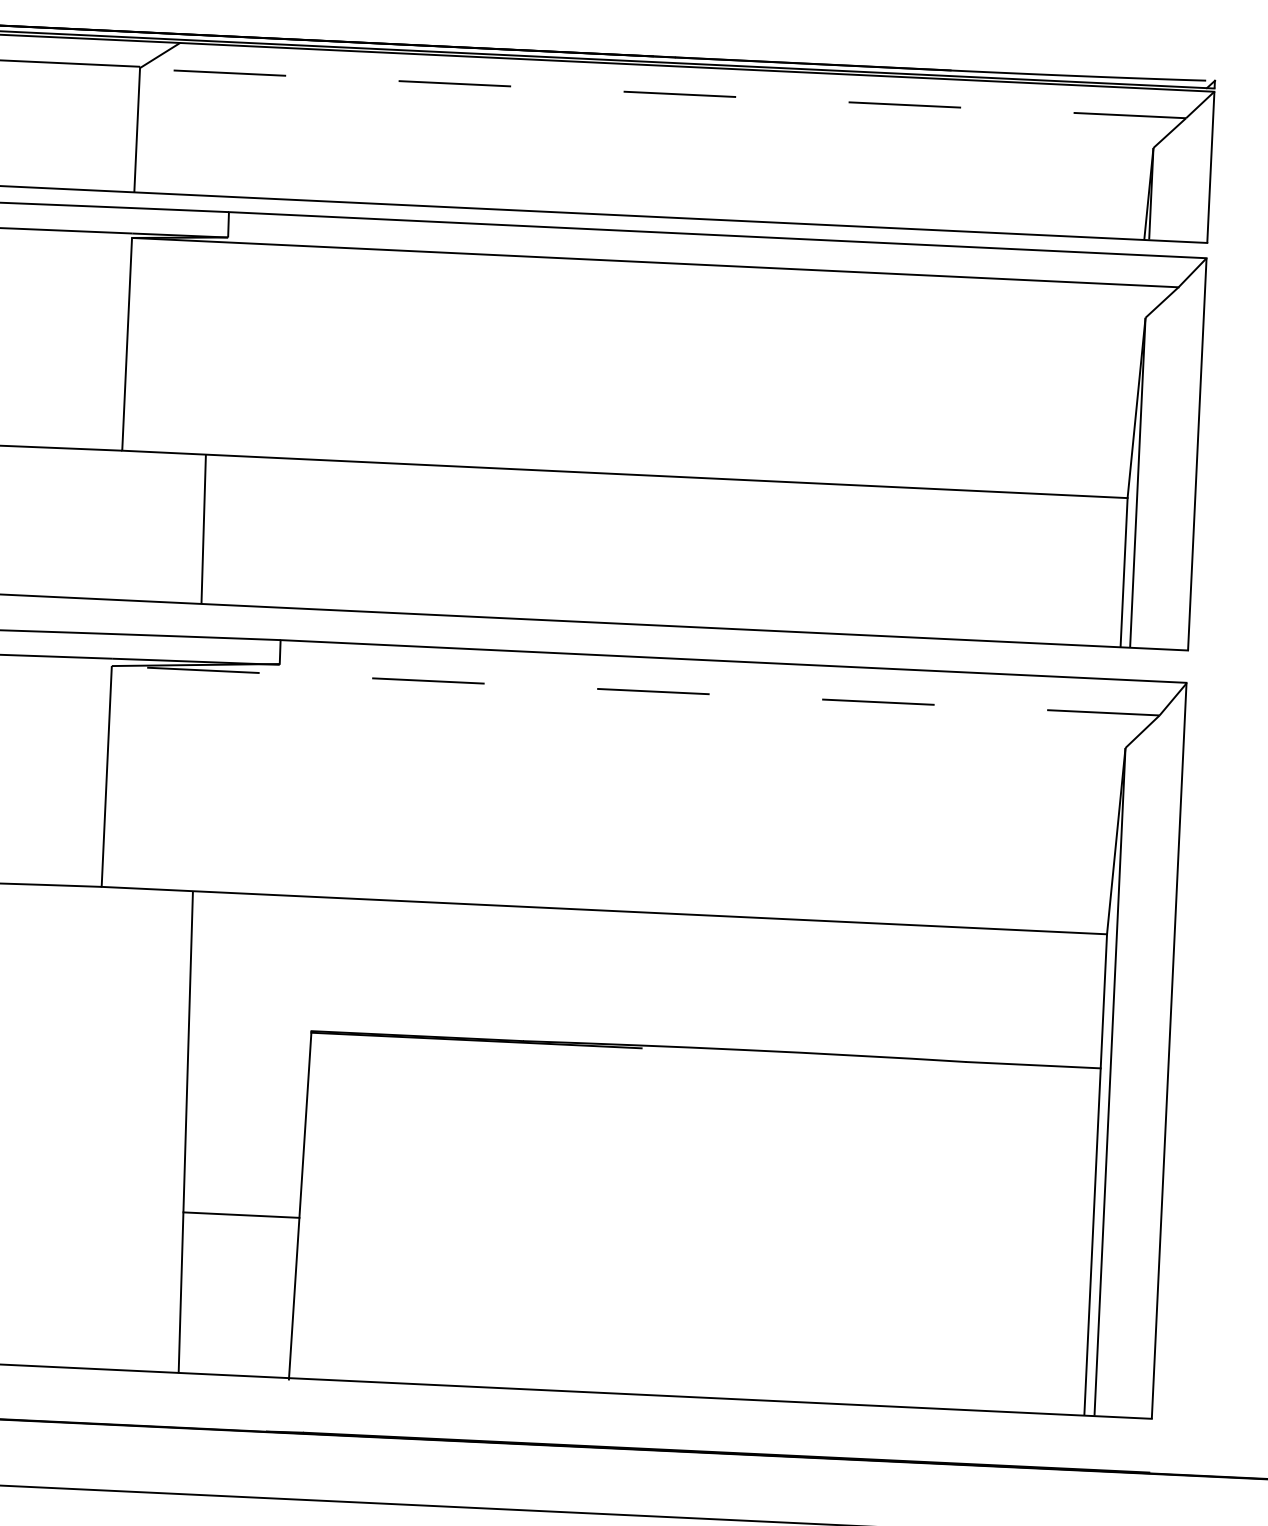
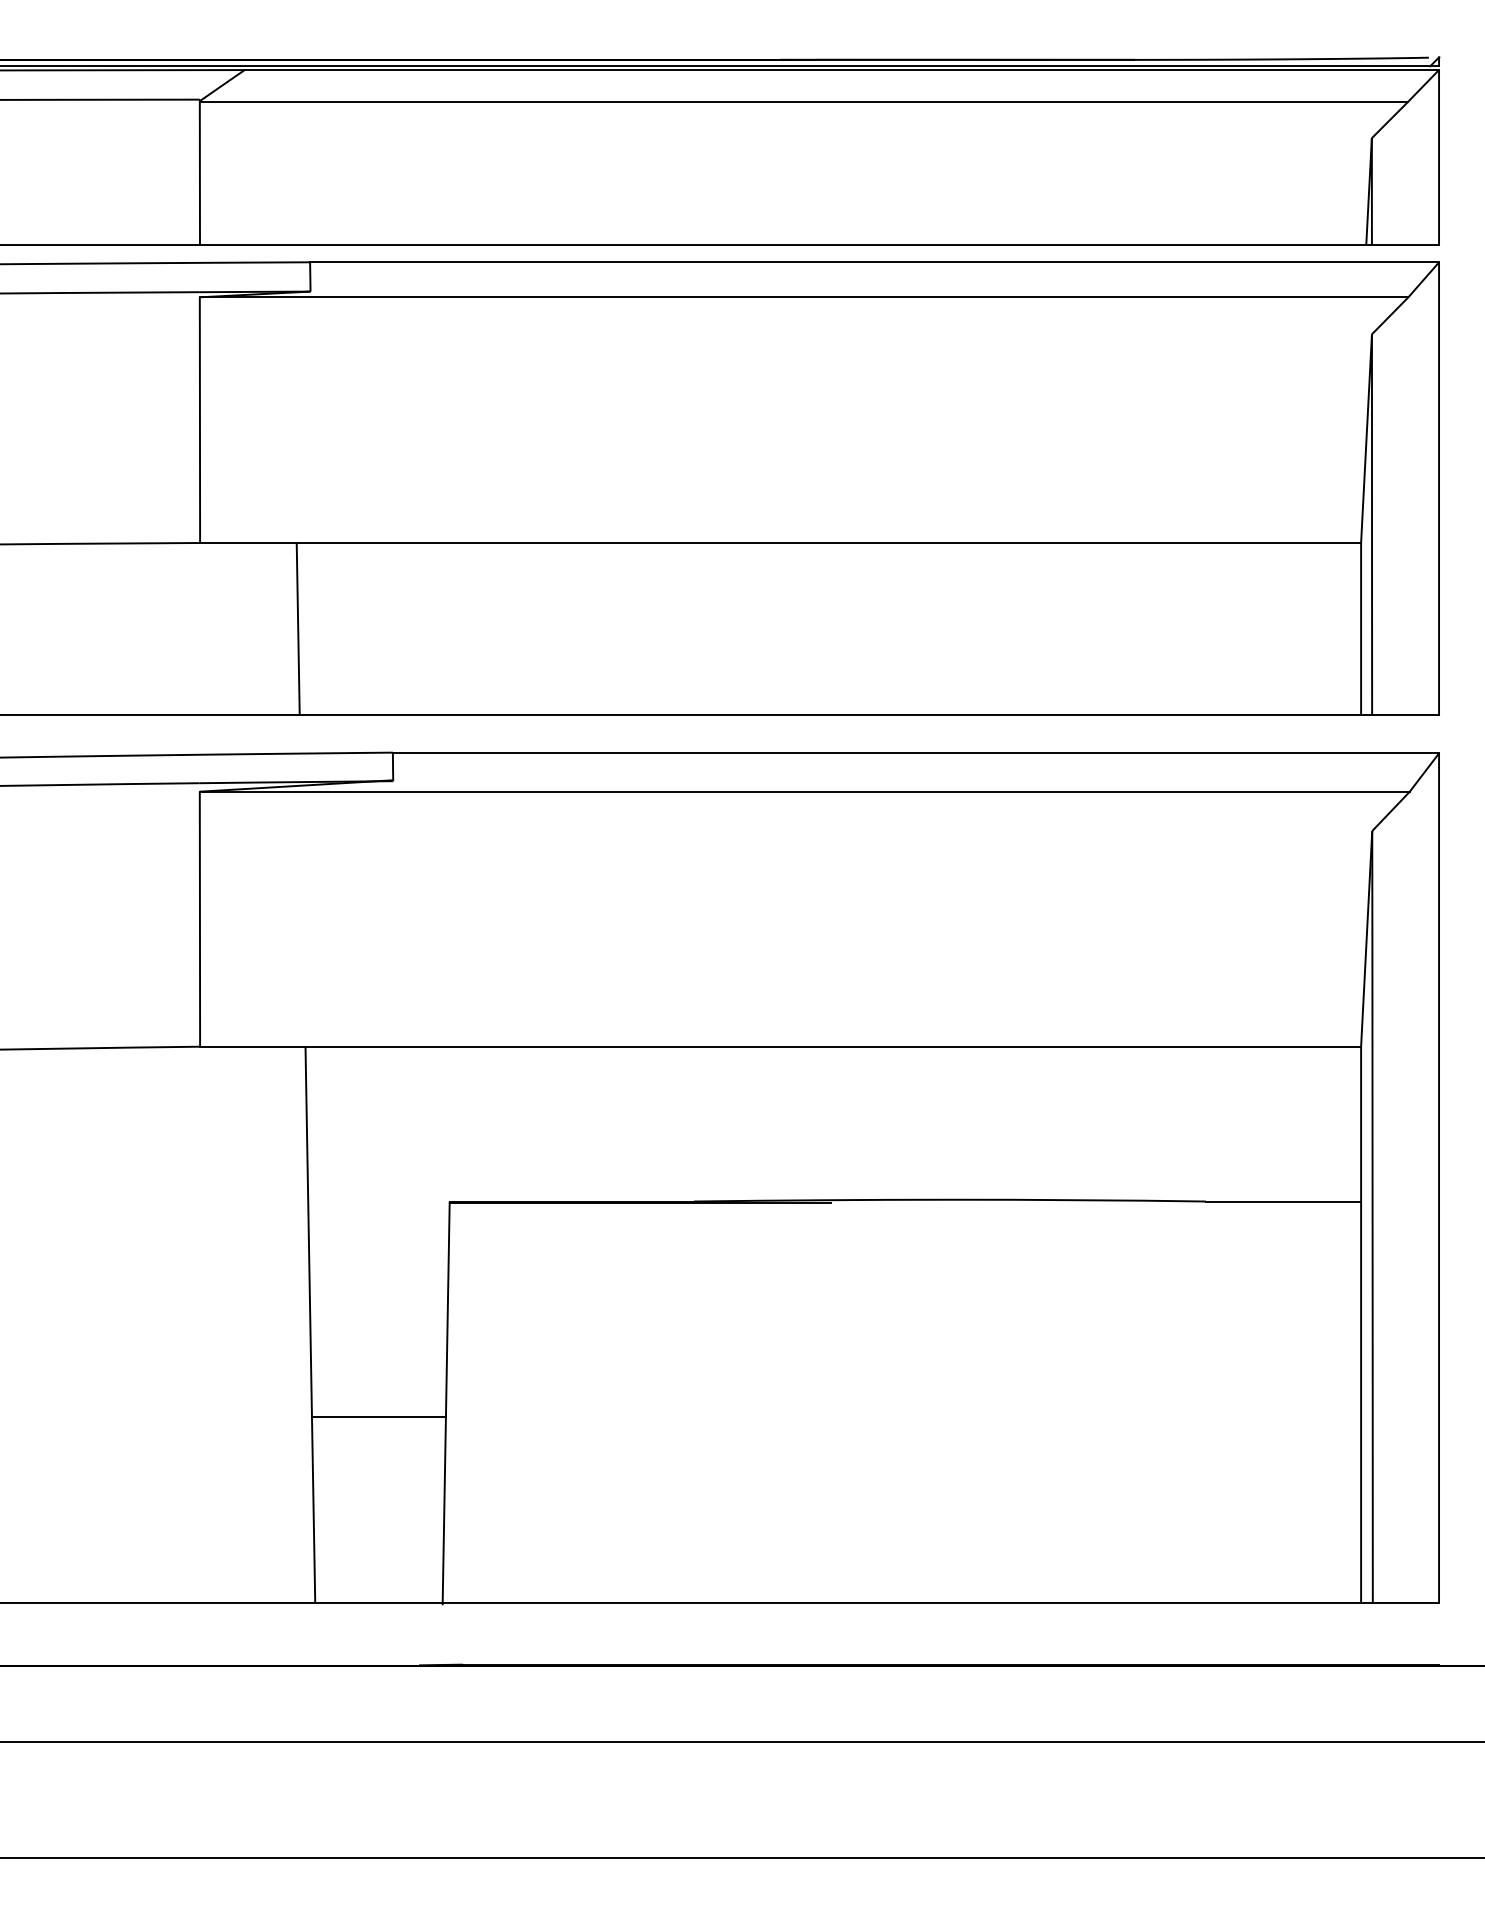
line: (662, 93) -> (803, 102), dashed -> solid
line: (635, 690) -> (804, 791), dashed -> solid

